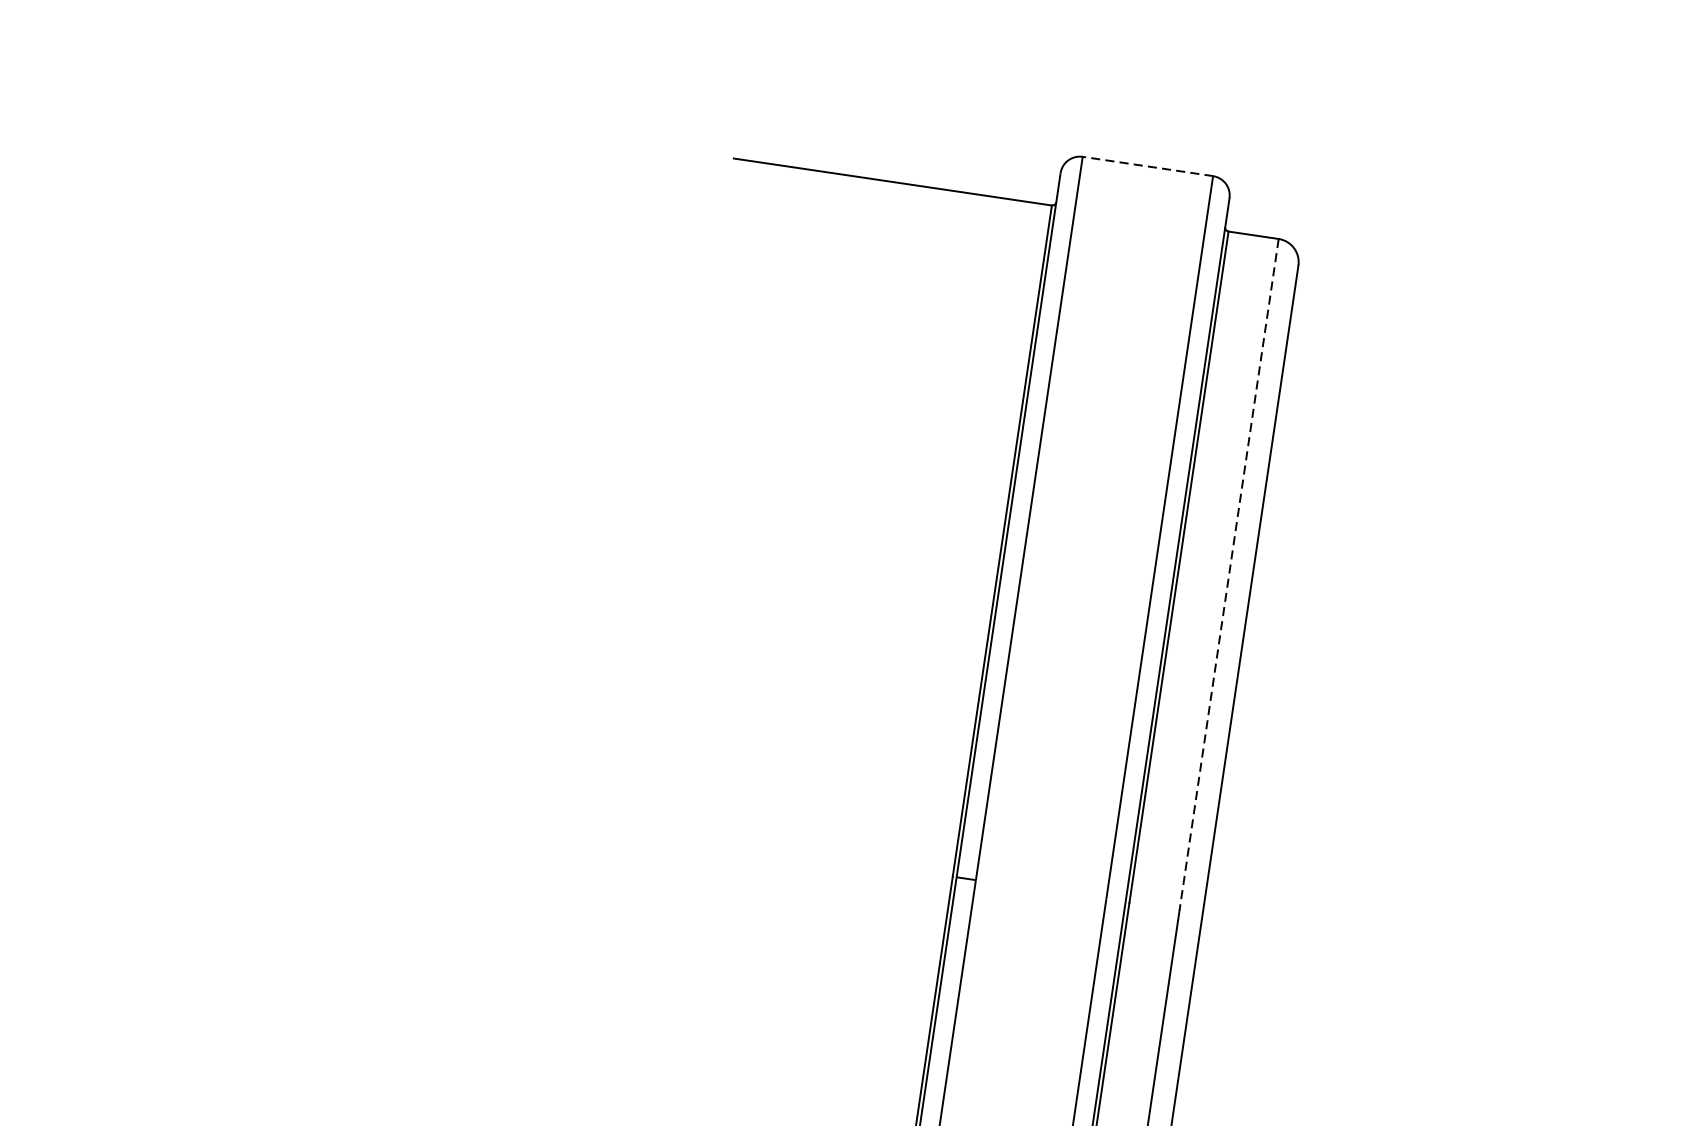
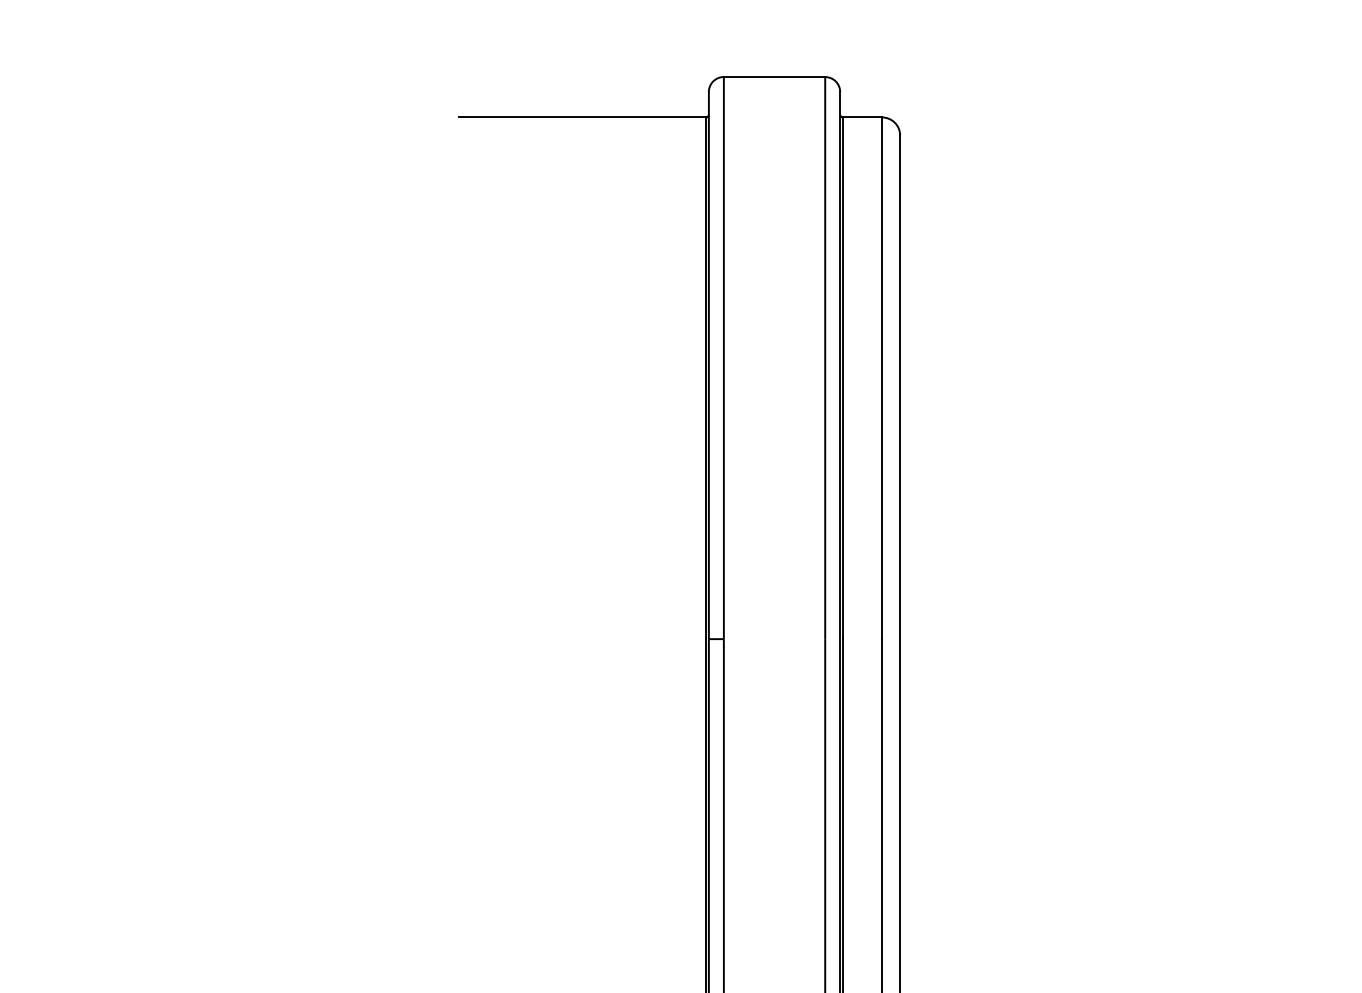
line: (1147, 167) -> (774, 77), dashed -> solid
line: (1229, 574) -> (882, 378), dashed -> solid

